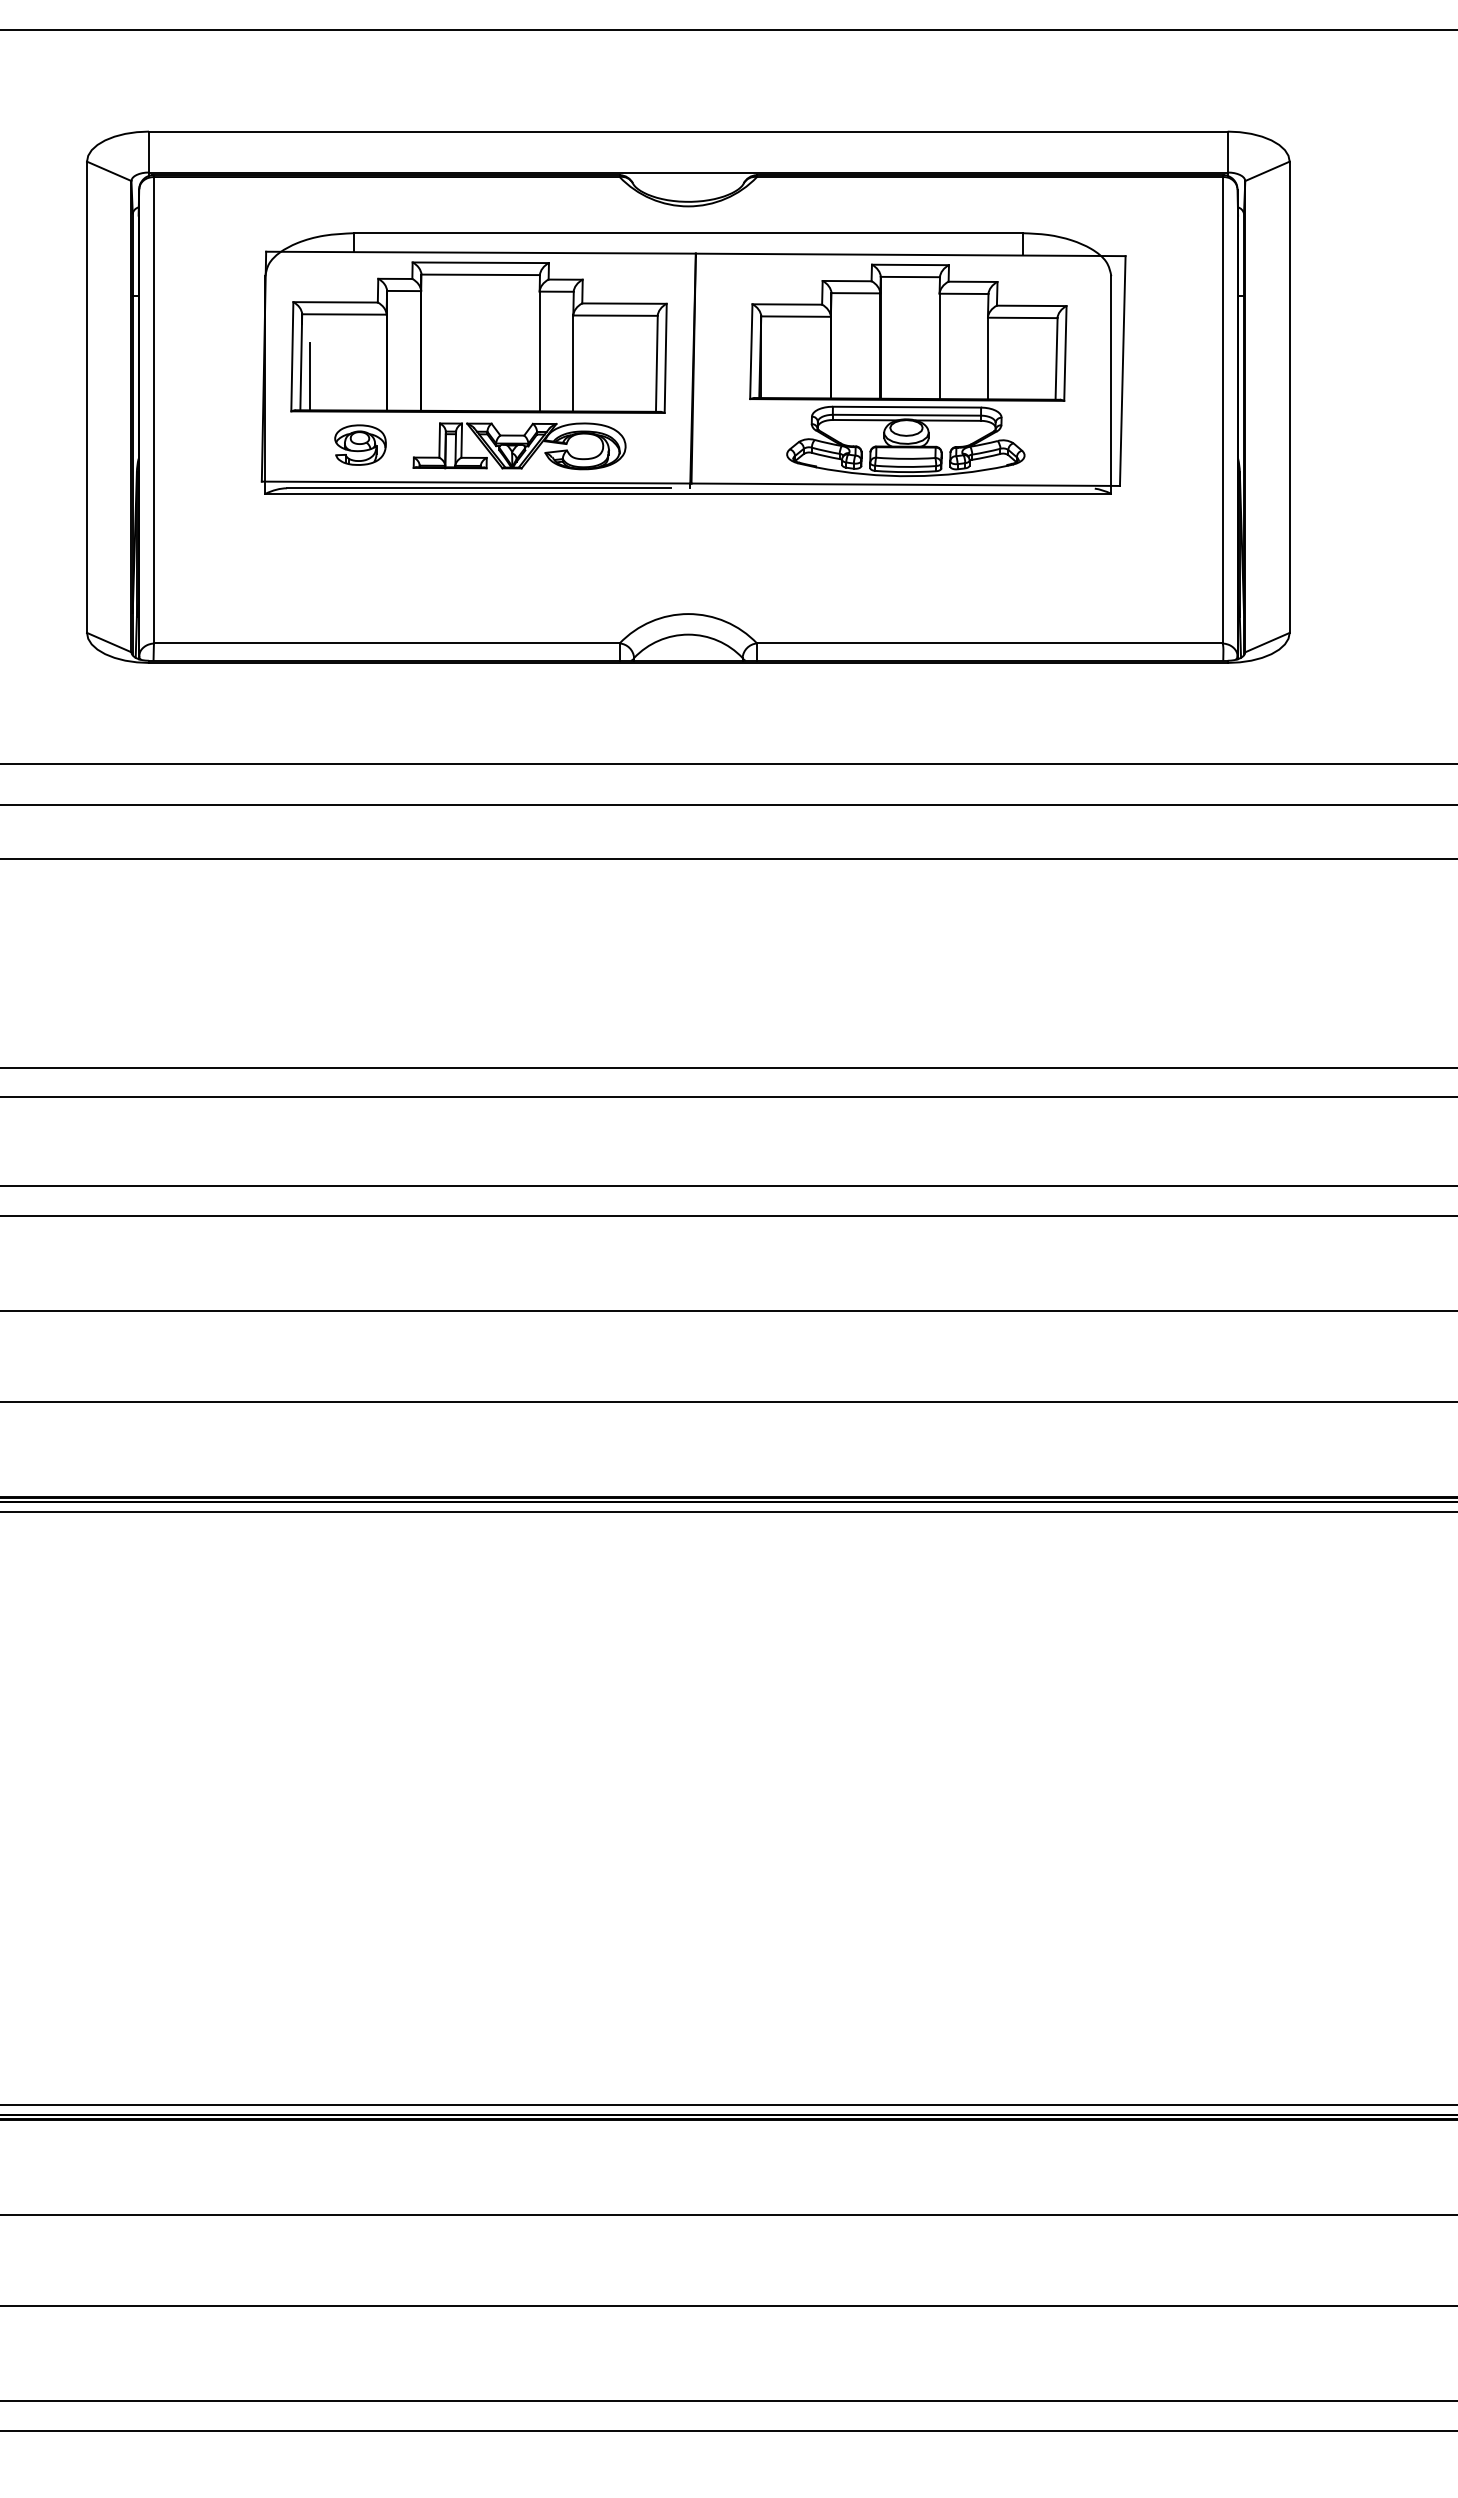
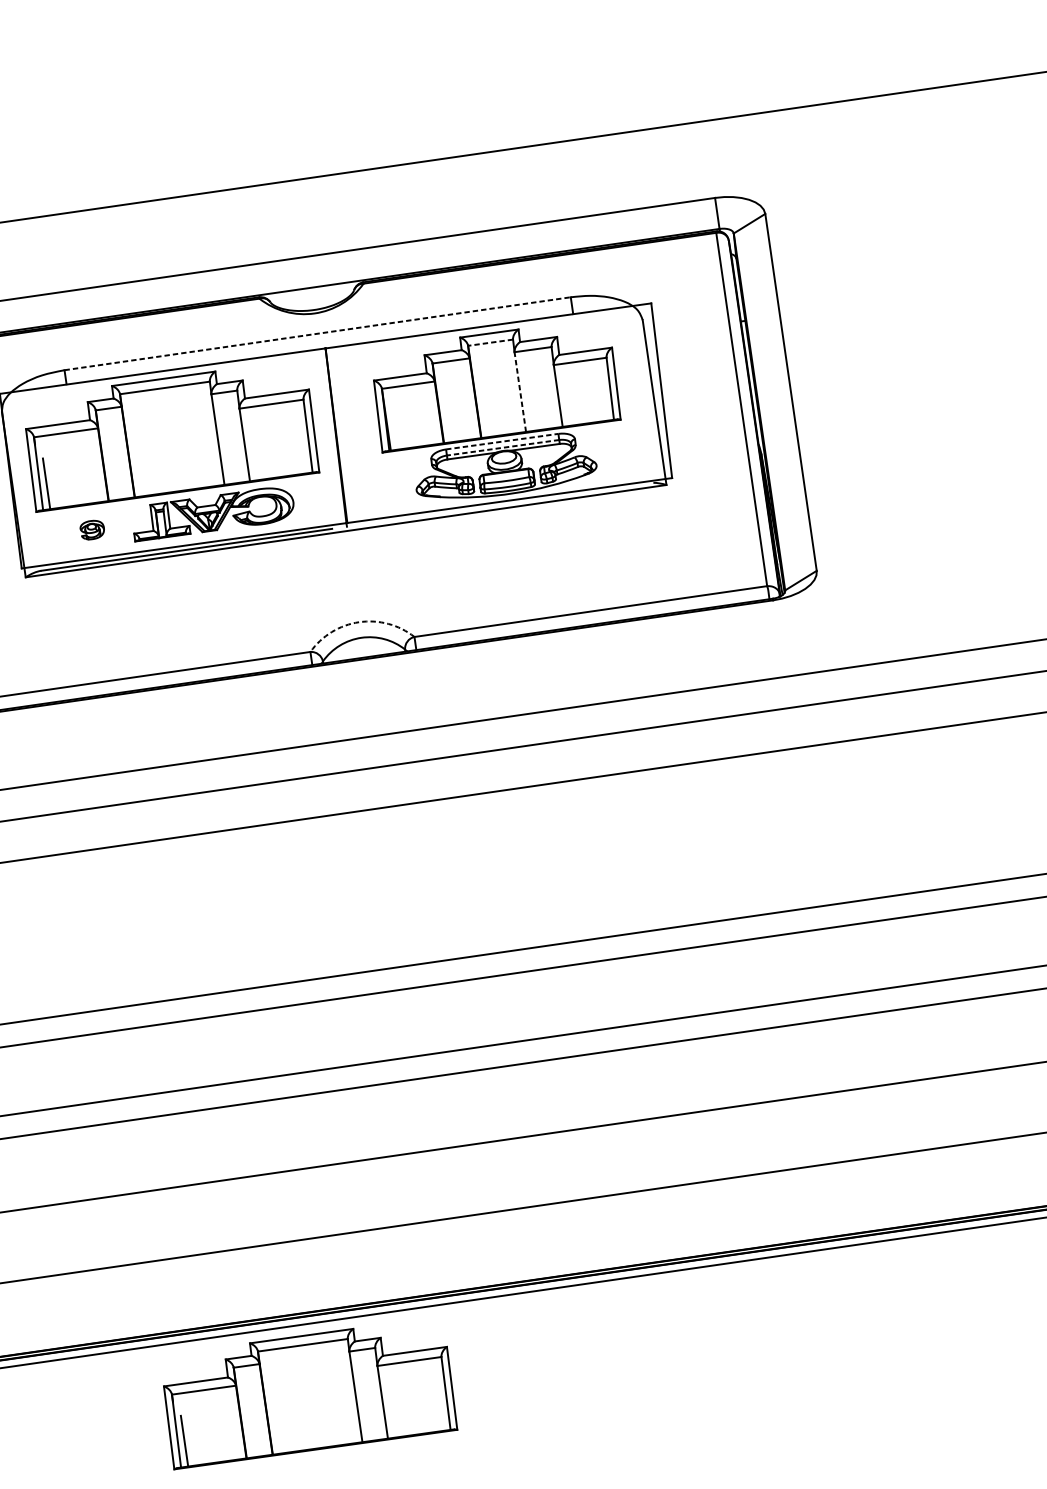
line: (688, 233) -> (317, 333), solid -> dashed
line: (910, 277) -> (490, 343), solid -> dashed
line: (939, 346) -> (520, 392), solid -> dashed
line: (907, 407) -> (502, 441), solid -> dashed
line: (906, 415) -> (502, 448), solid -> dashed
part: (360, 444) -> (92, 529), size x0.6
arc: (688, 614) -> (359, 622), solid -> dashed
part: (478, 1601) -> (308, 1392), added

